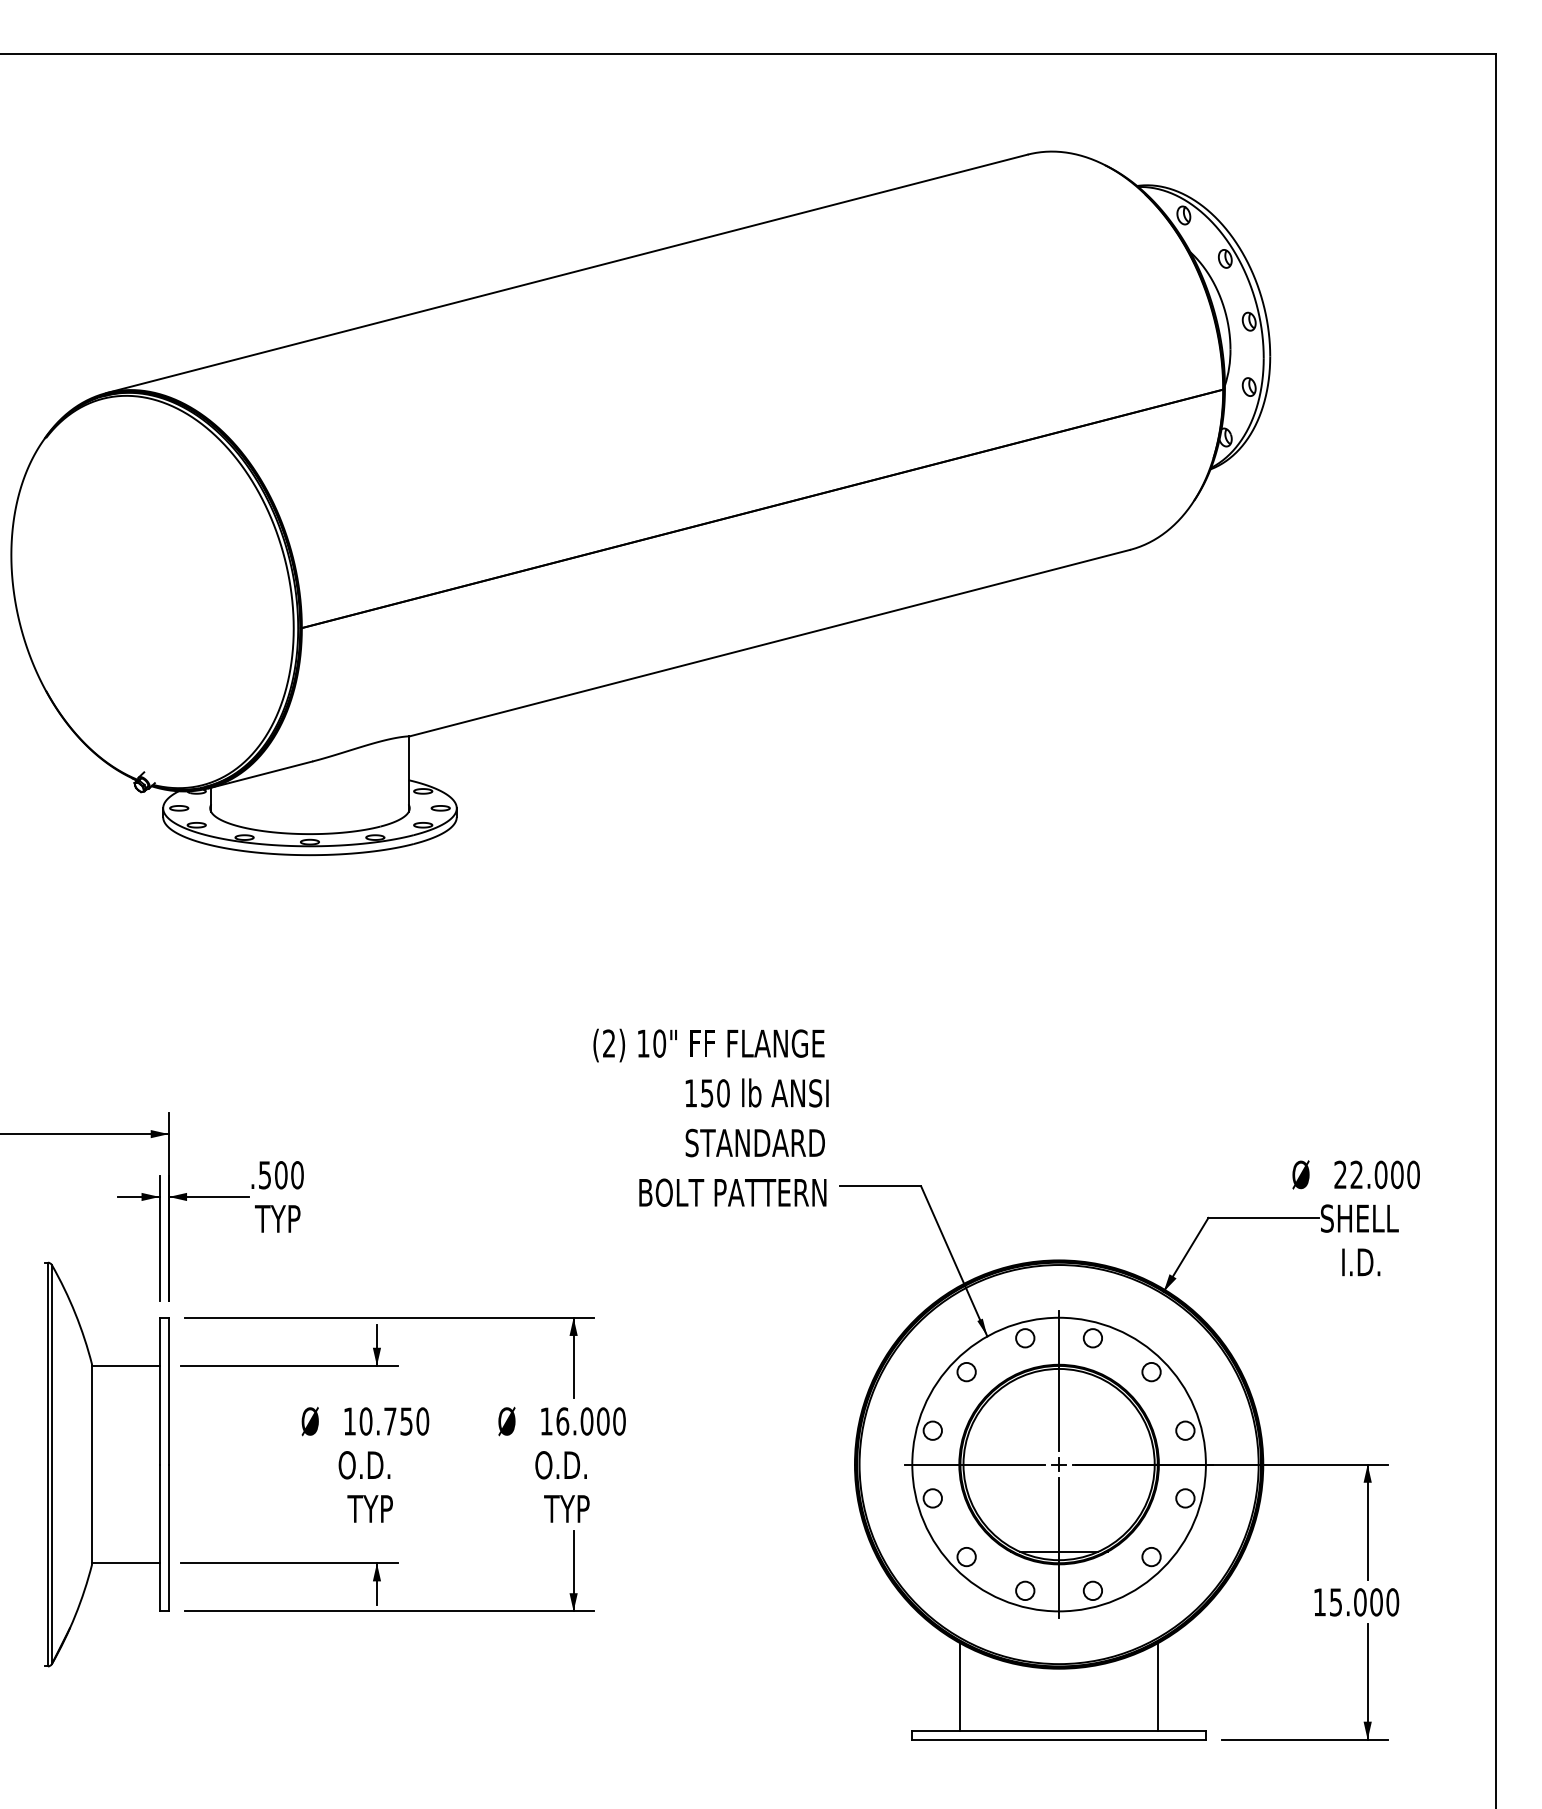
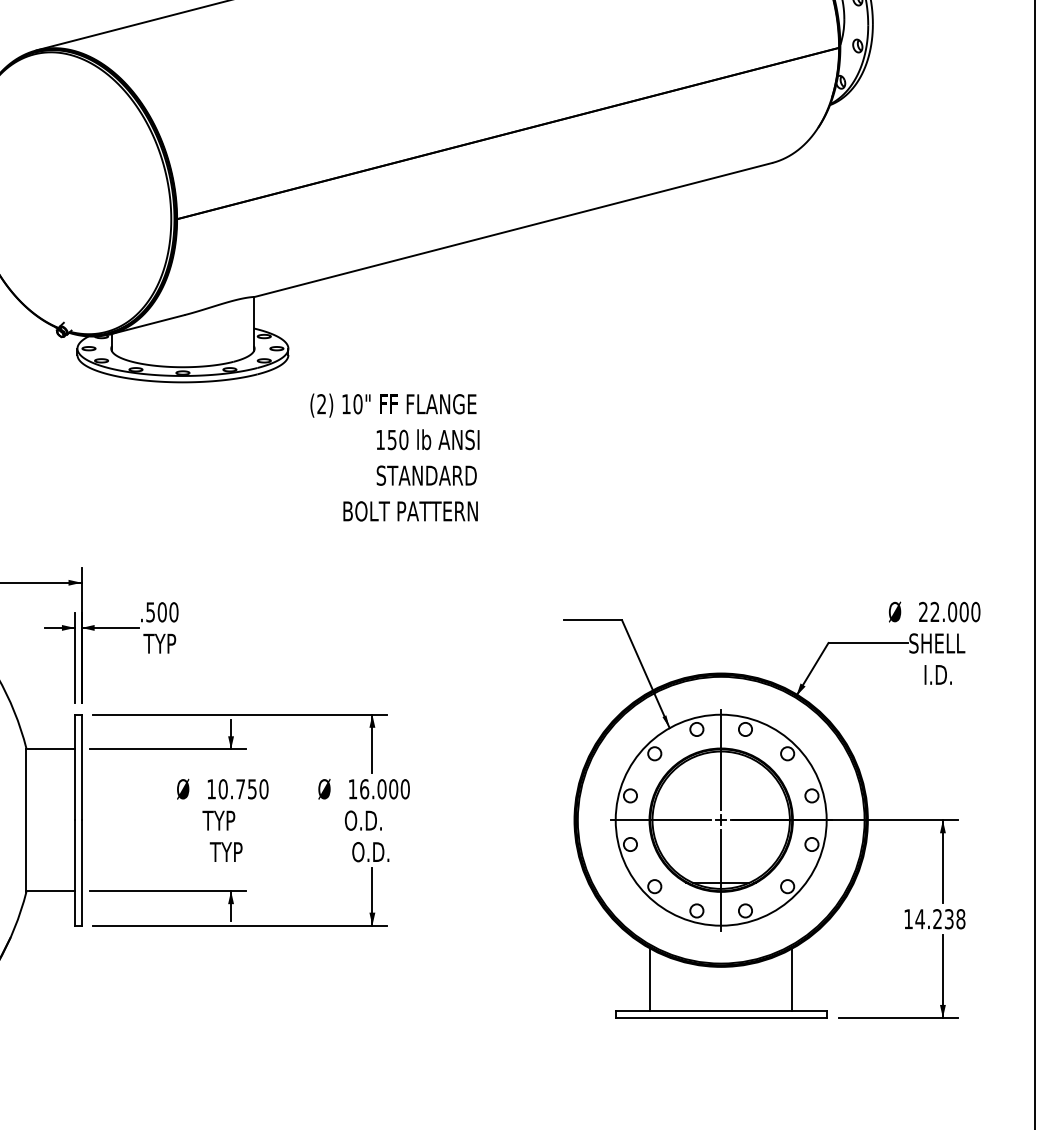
text: (710, 1117) -> (394, 457), moved
text: (363, 1465) -> (221, 820), O.D. -> TYP
text: (570, 1508) -> (370, 851), TYP -> O.D.
text: (1364, 1602) -> (940, 919), 15.000 -> 14.238

